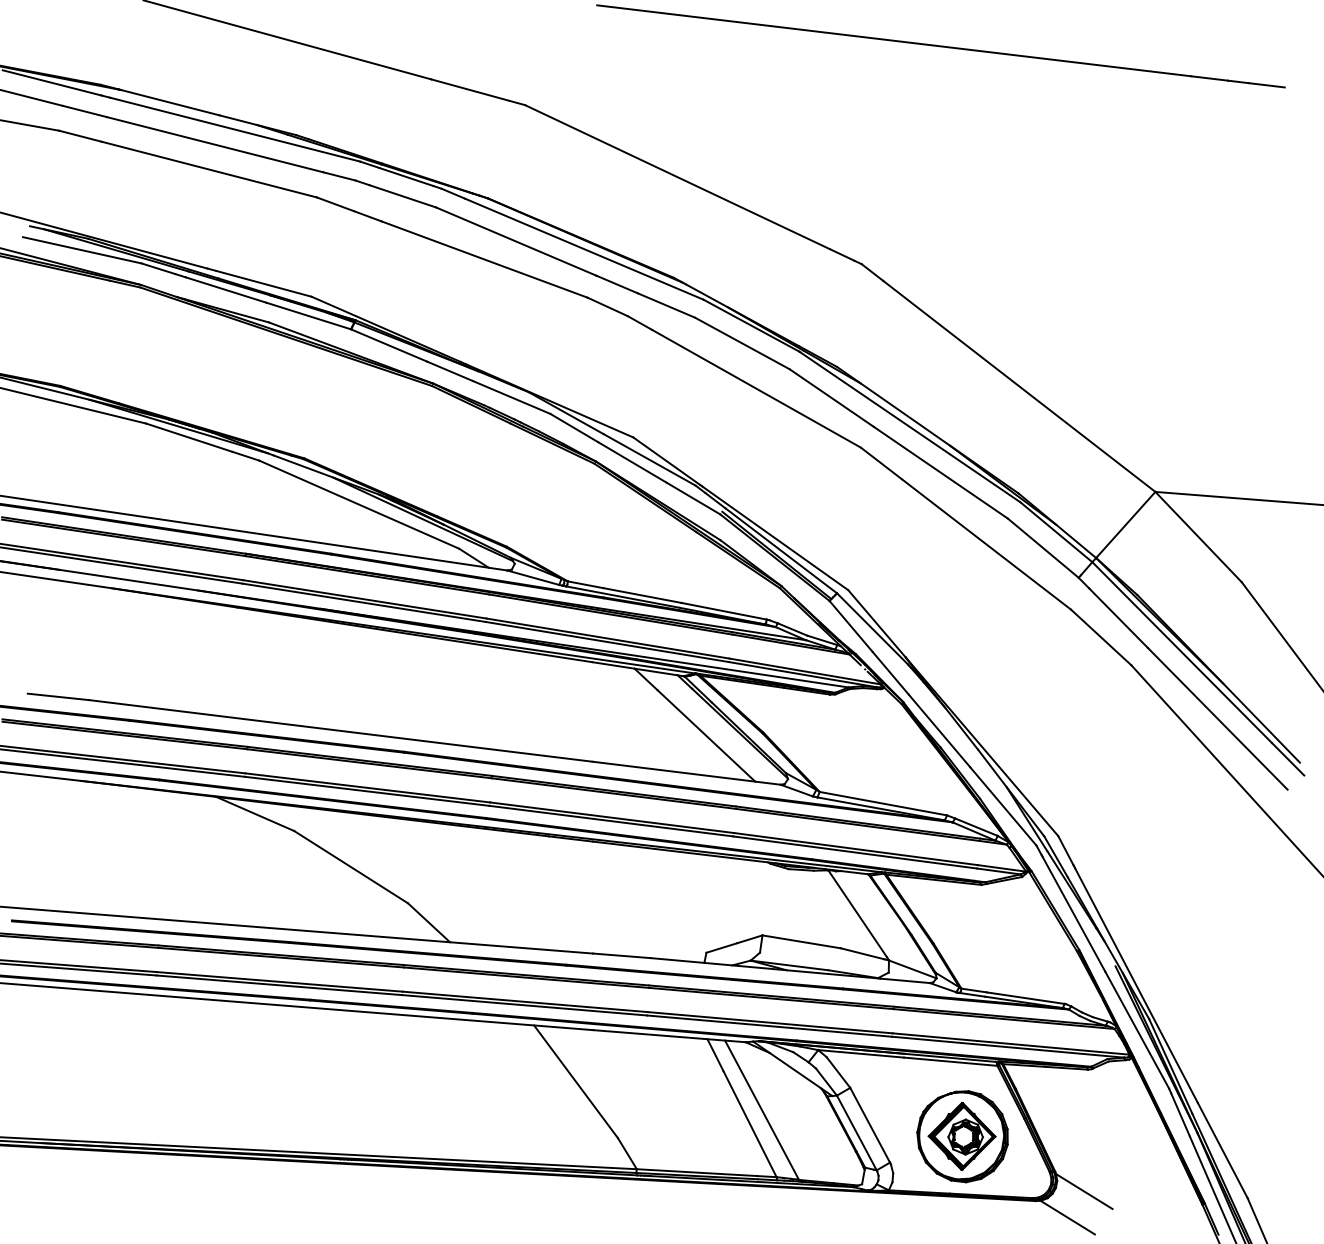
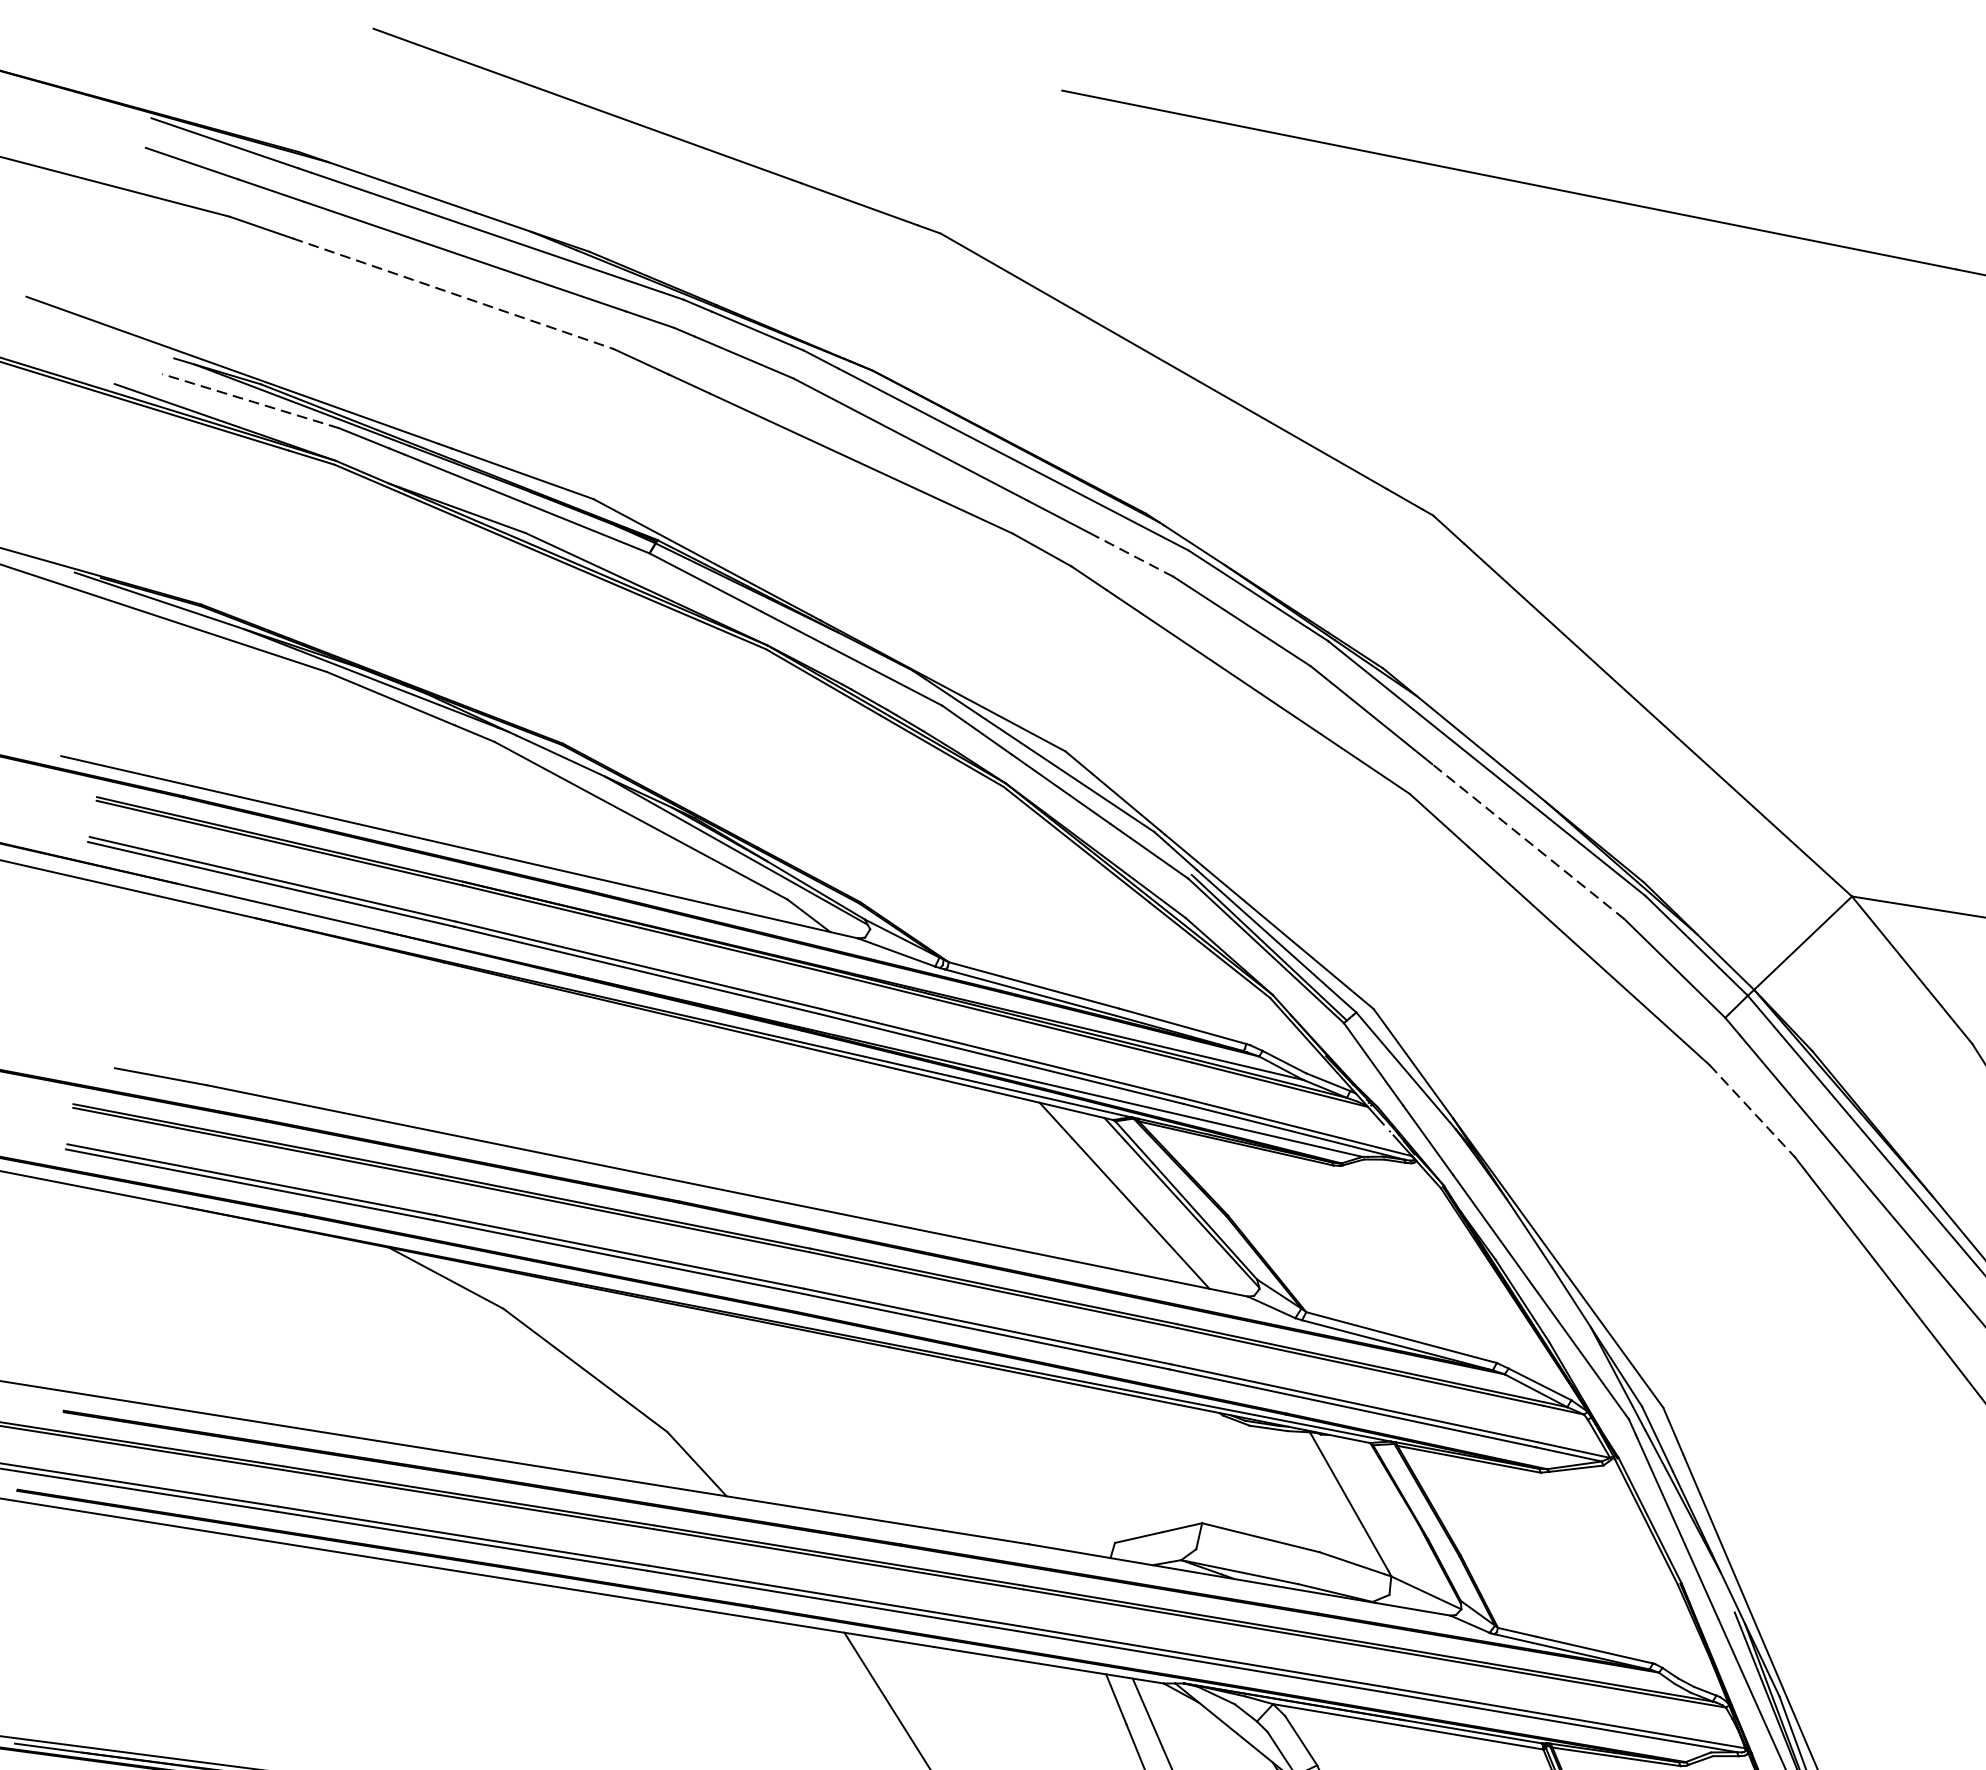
line: (209, 169) -> (453, 293), solid -> dashed
line: (82, 250) -> (251, 401), solid -> dashed
line: (665, 305) -> (1130, 554), solid -> dashed
line: (940, 472) -> (1527, 841), solid -> dashed
line: (1101, 637) -> (1752, 1111), solid -> dashed

